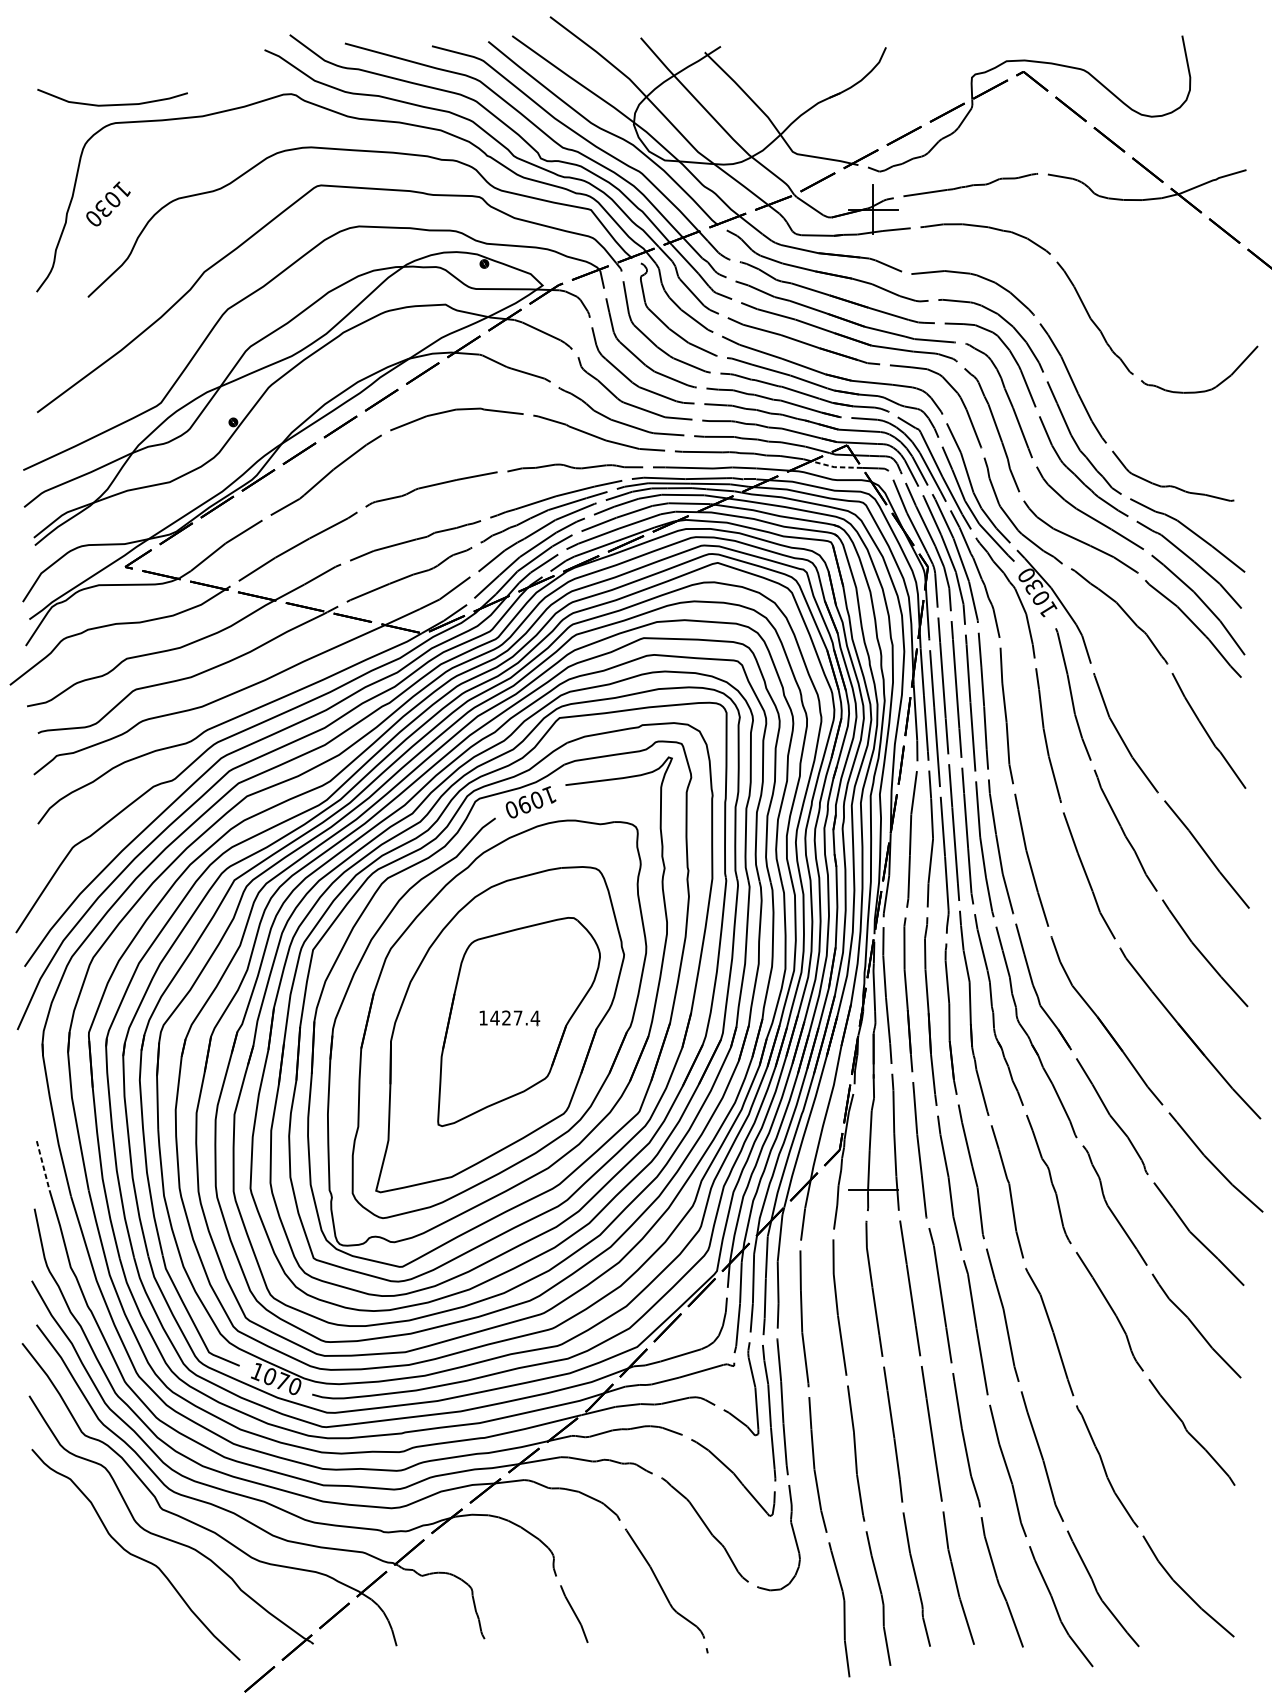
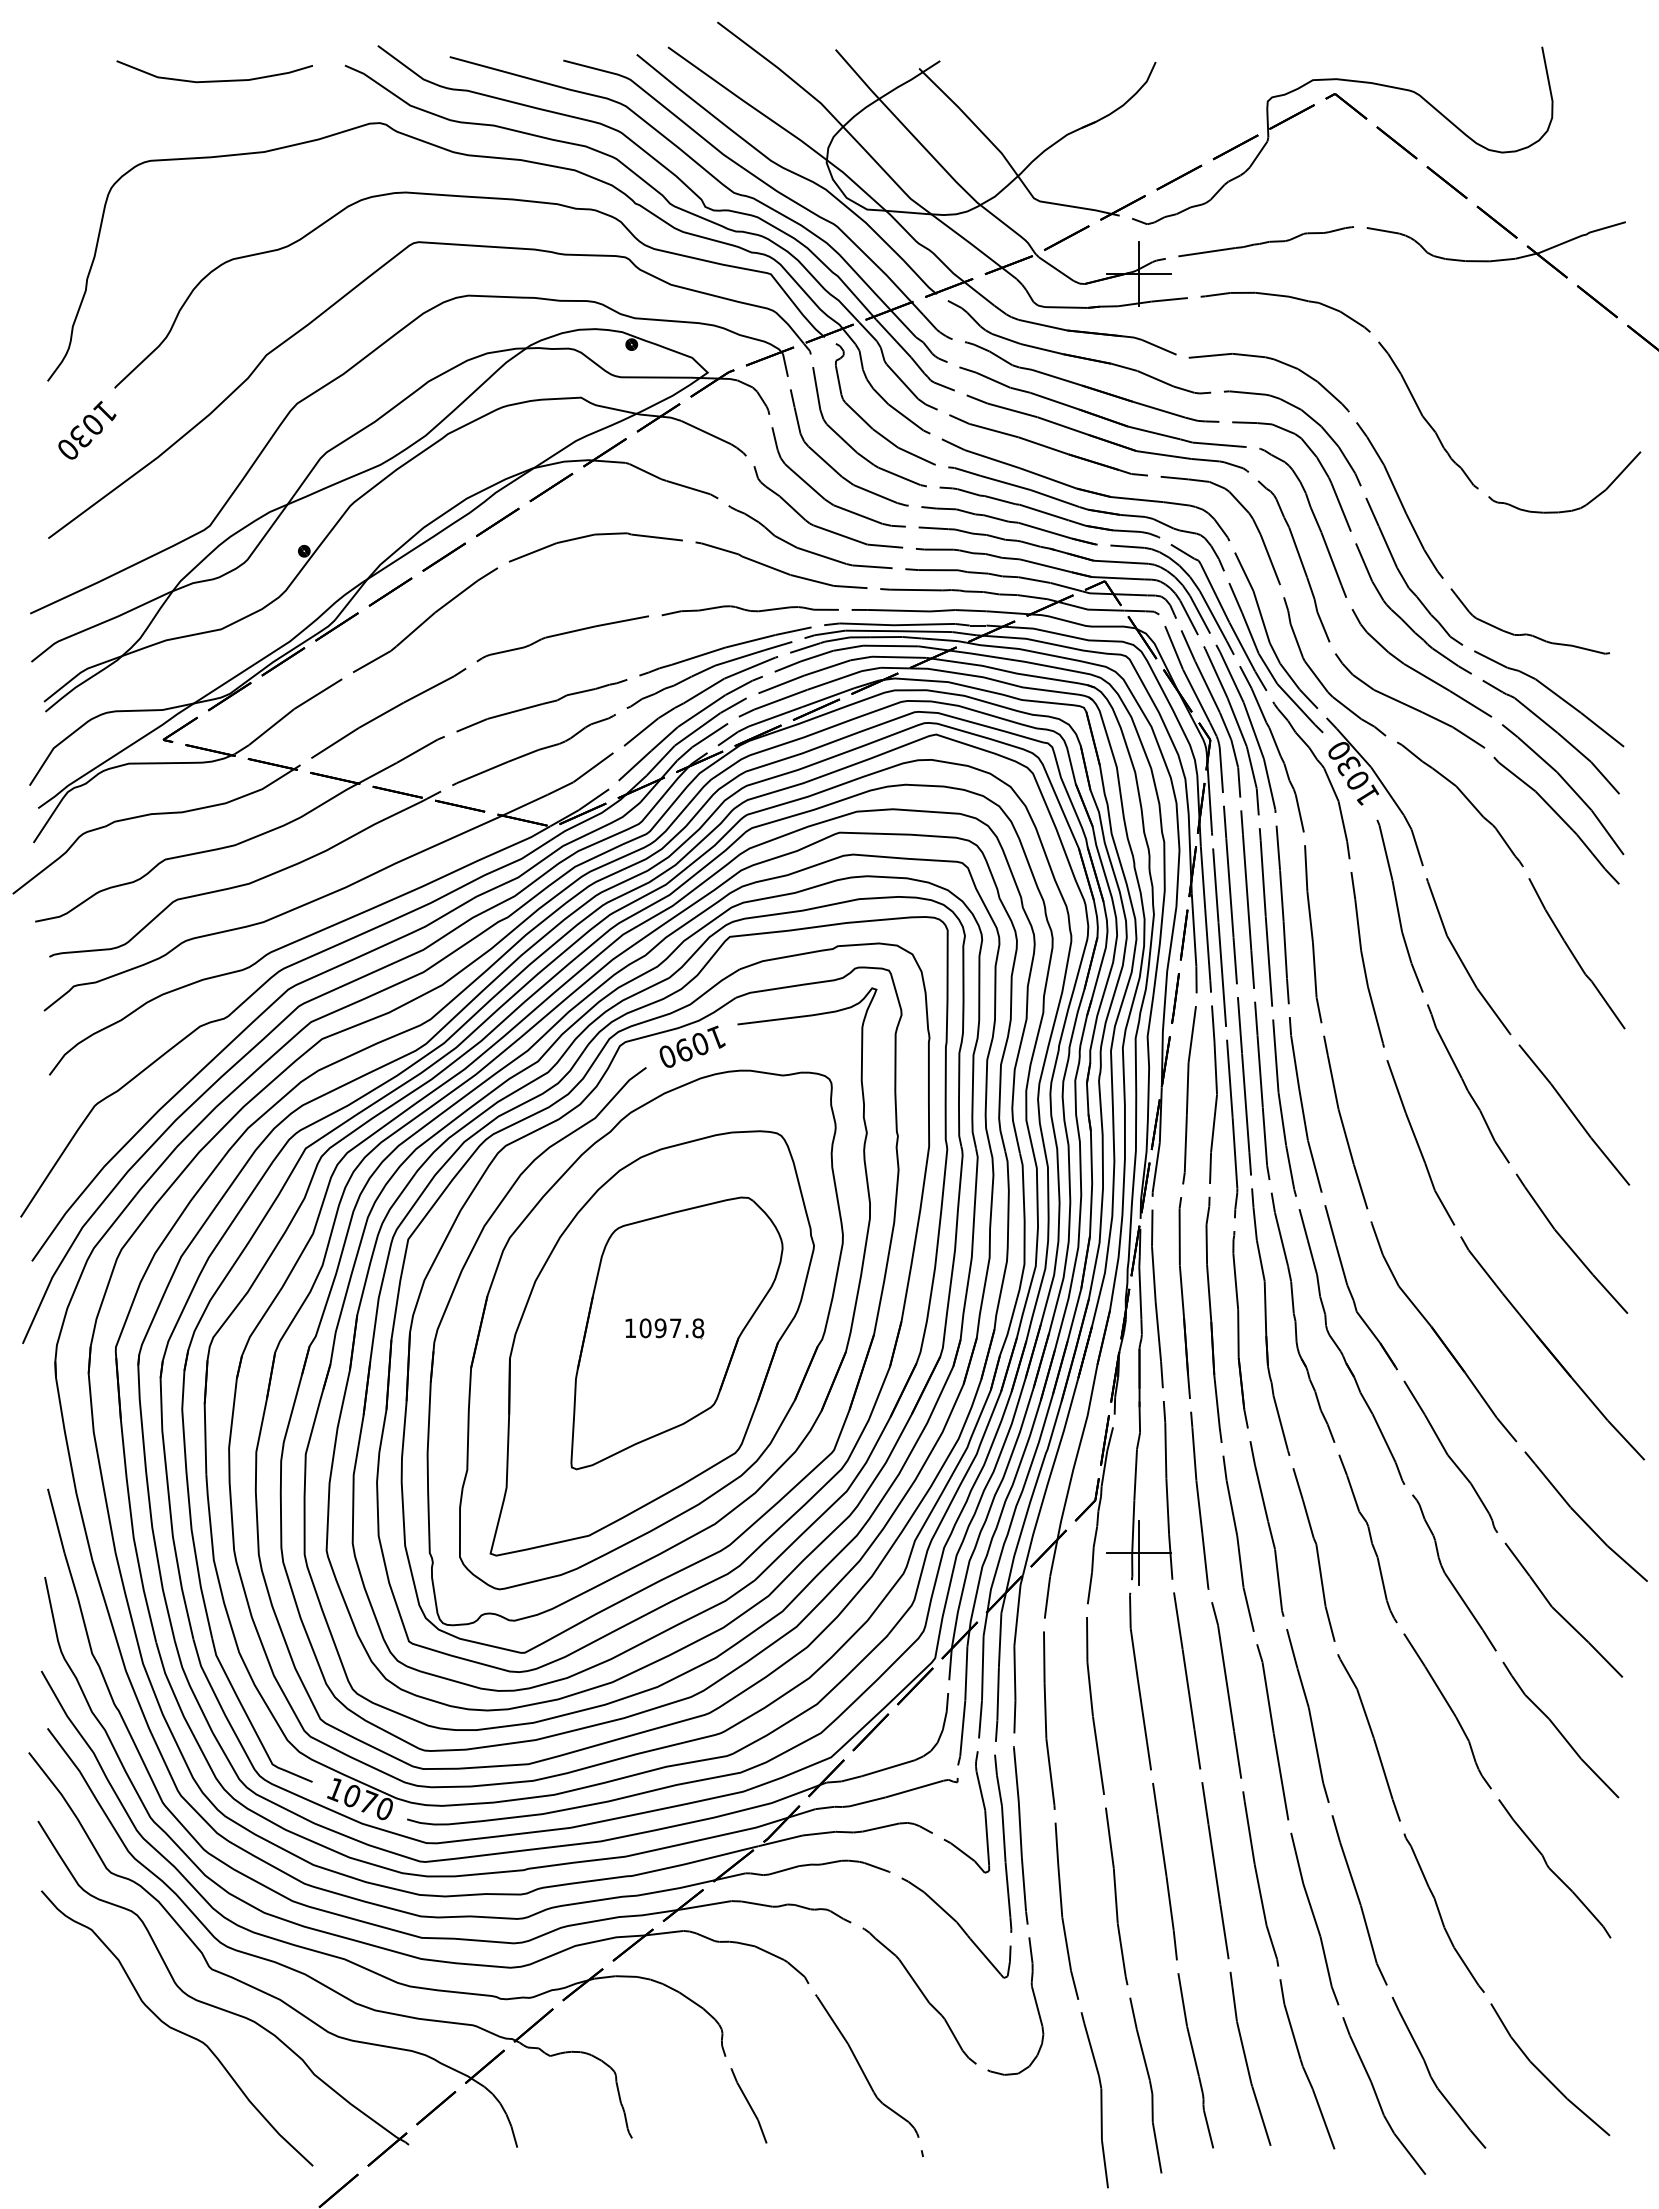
curve: (112, 104) -> (214, 80), moved
text: (108, 203) -> (87, 429), moved
line: (835, 467) -> (1089, 609), dashed -> solid
text: (514, 1018) -> (671, 1328), 1427.4 -> 1097.8
line: (43, 1166) -> (56, 1521), dashed -> solid
line: (873, 1189) -> (1139, 1552), added

